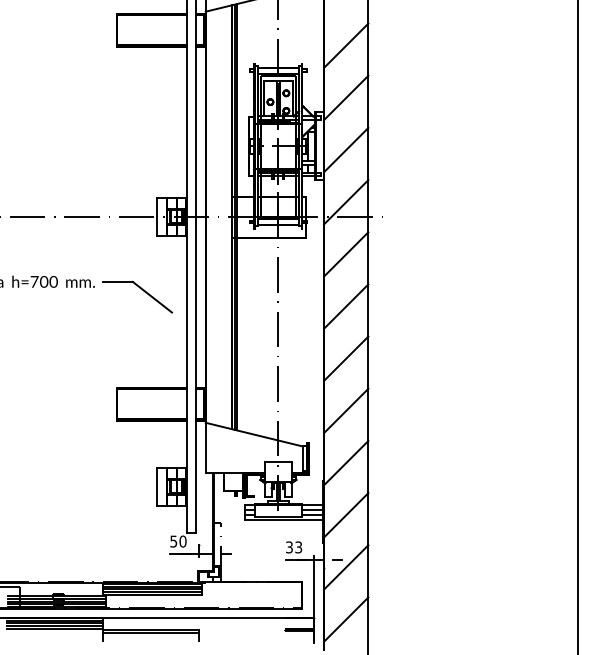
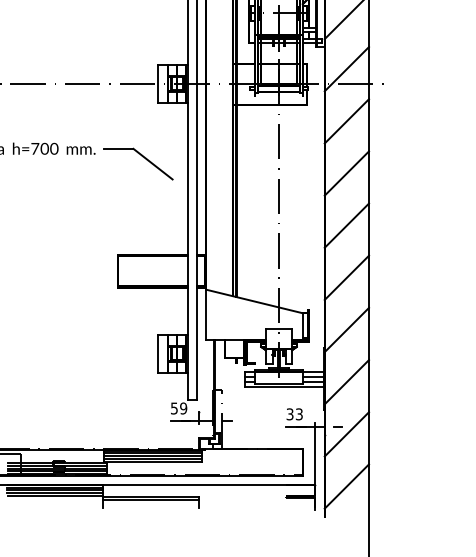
text: (182, 541) -> (183, 408), 50 -> 59

